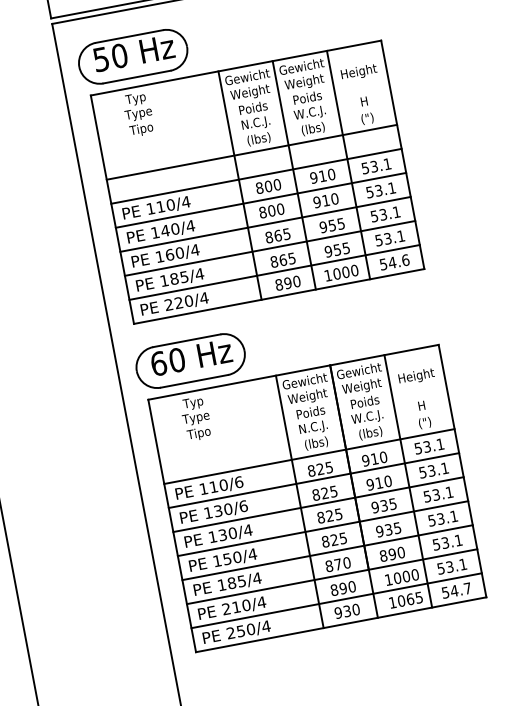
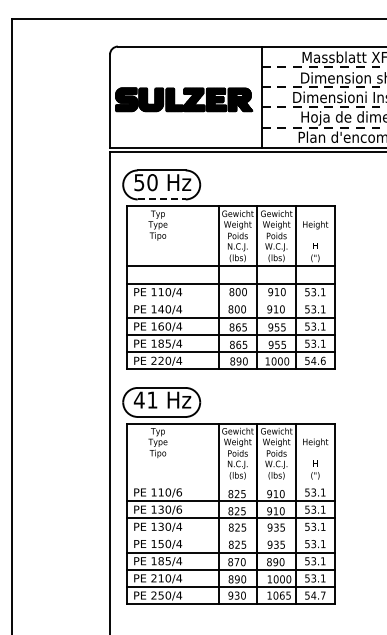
line: (138, 76) -> (162, 199), solid -> dashed
line: (261, 199) -> (231, 300), removed
text: (167, 361) -> (145, 399), 60 -> 41
line: (309, 455) -> (231, 483), removed
line: (323, 528) -> (231, 535), removed

